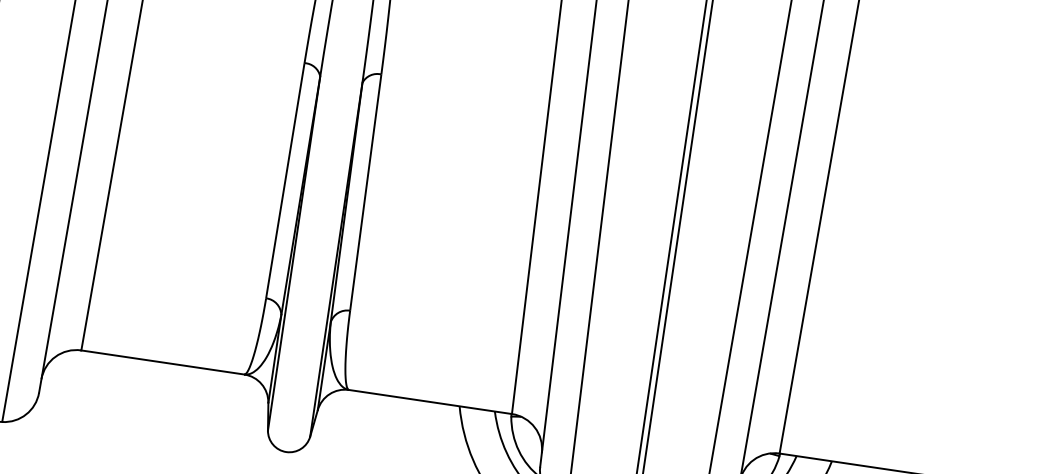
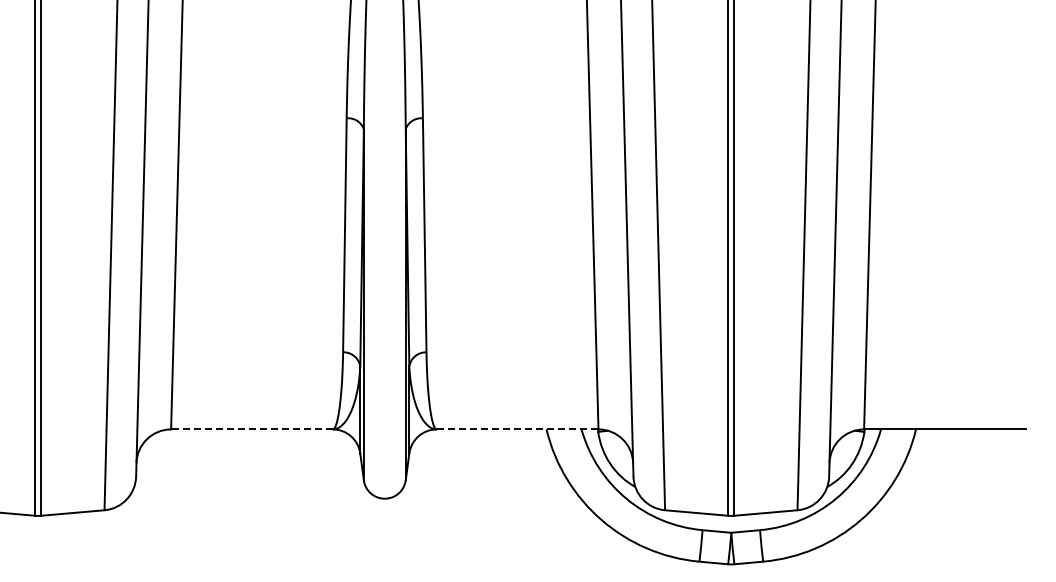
line: (162, 362) -> (251, 429), solid -> dashed
line: (430, 402) -> (517, 429), solid -> dashed

